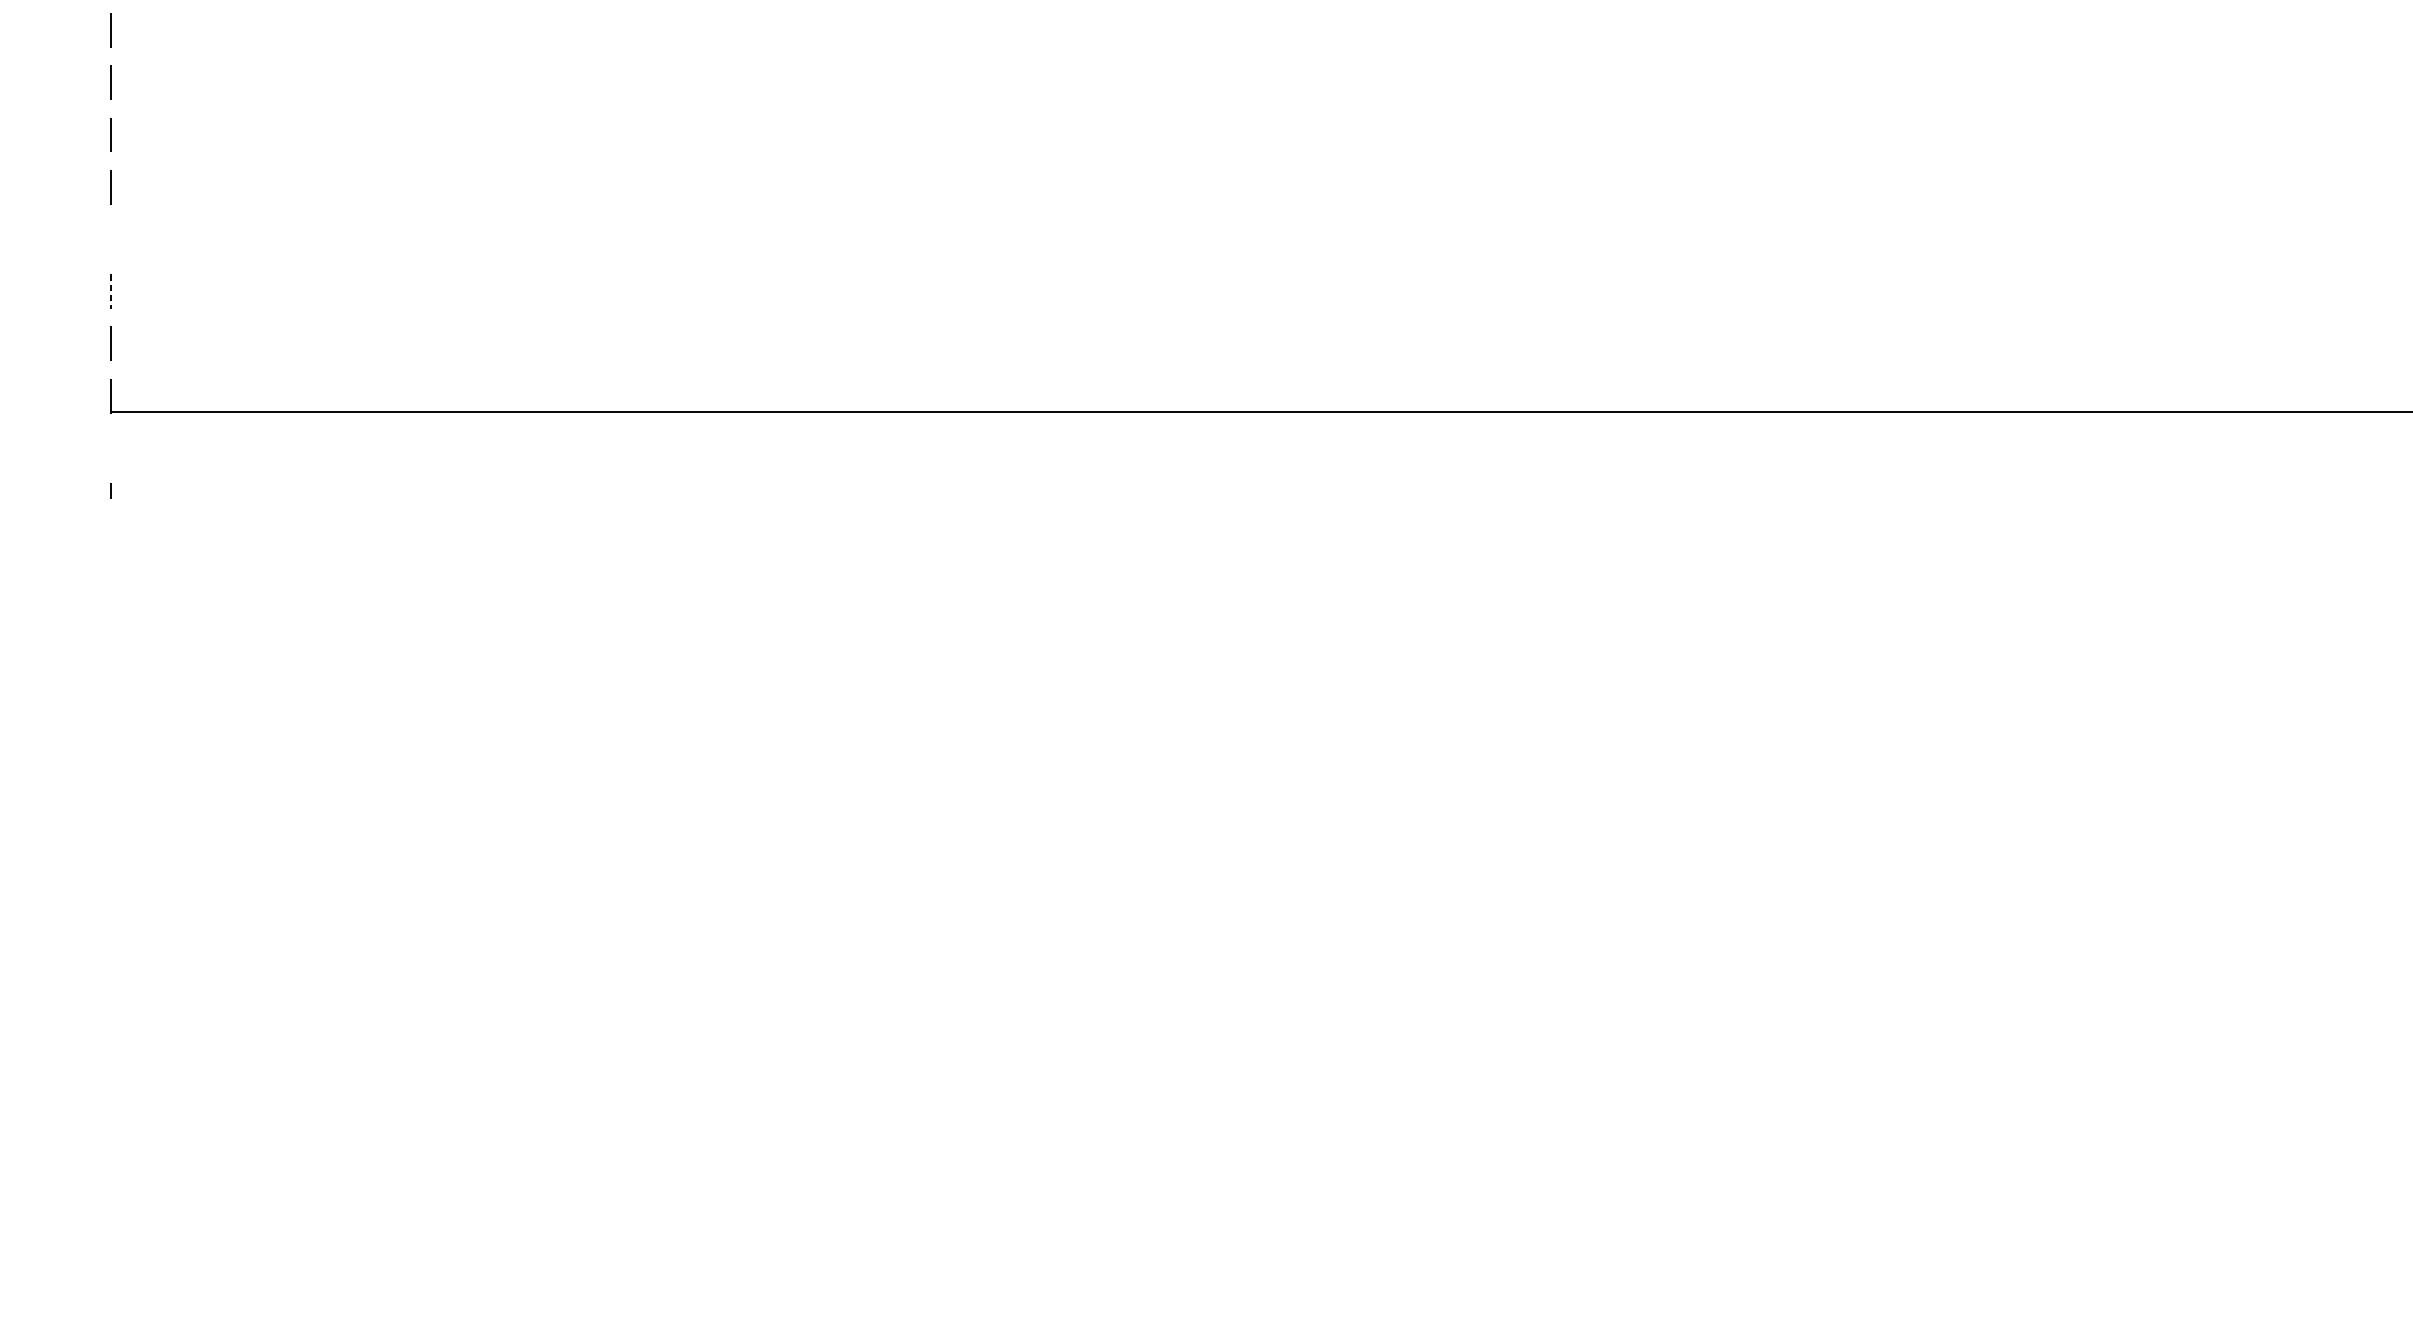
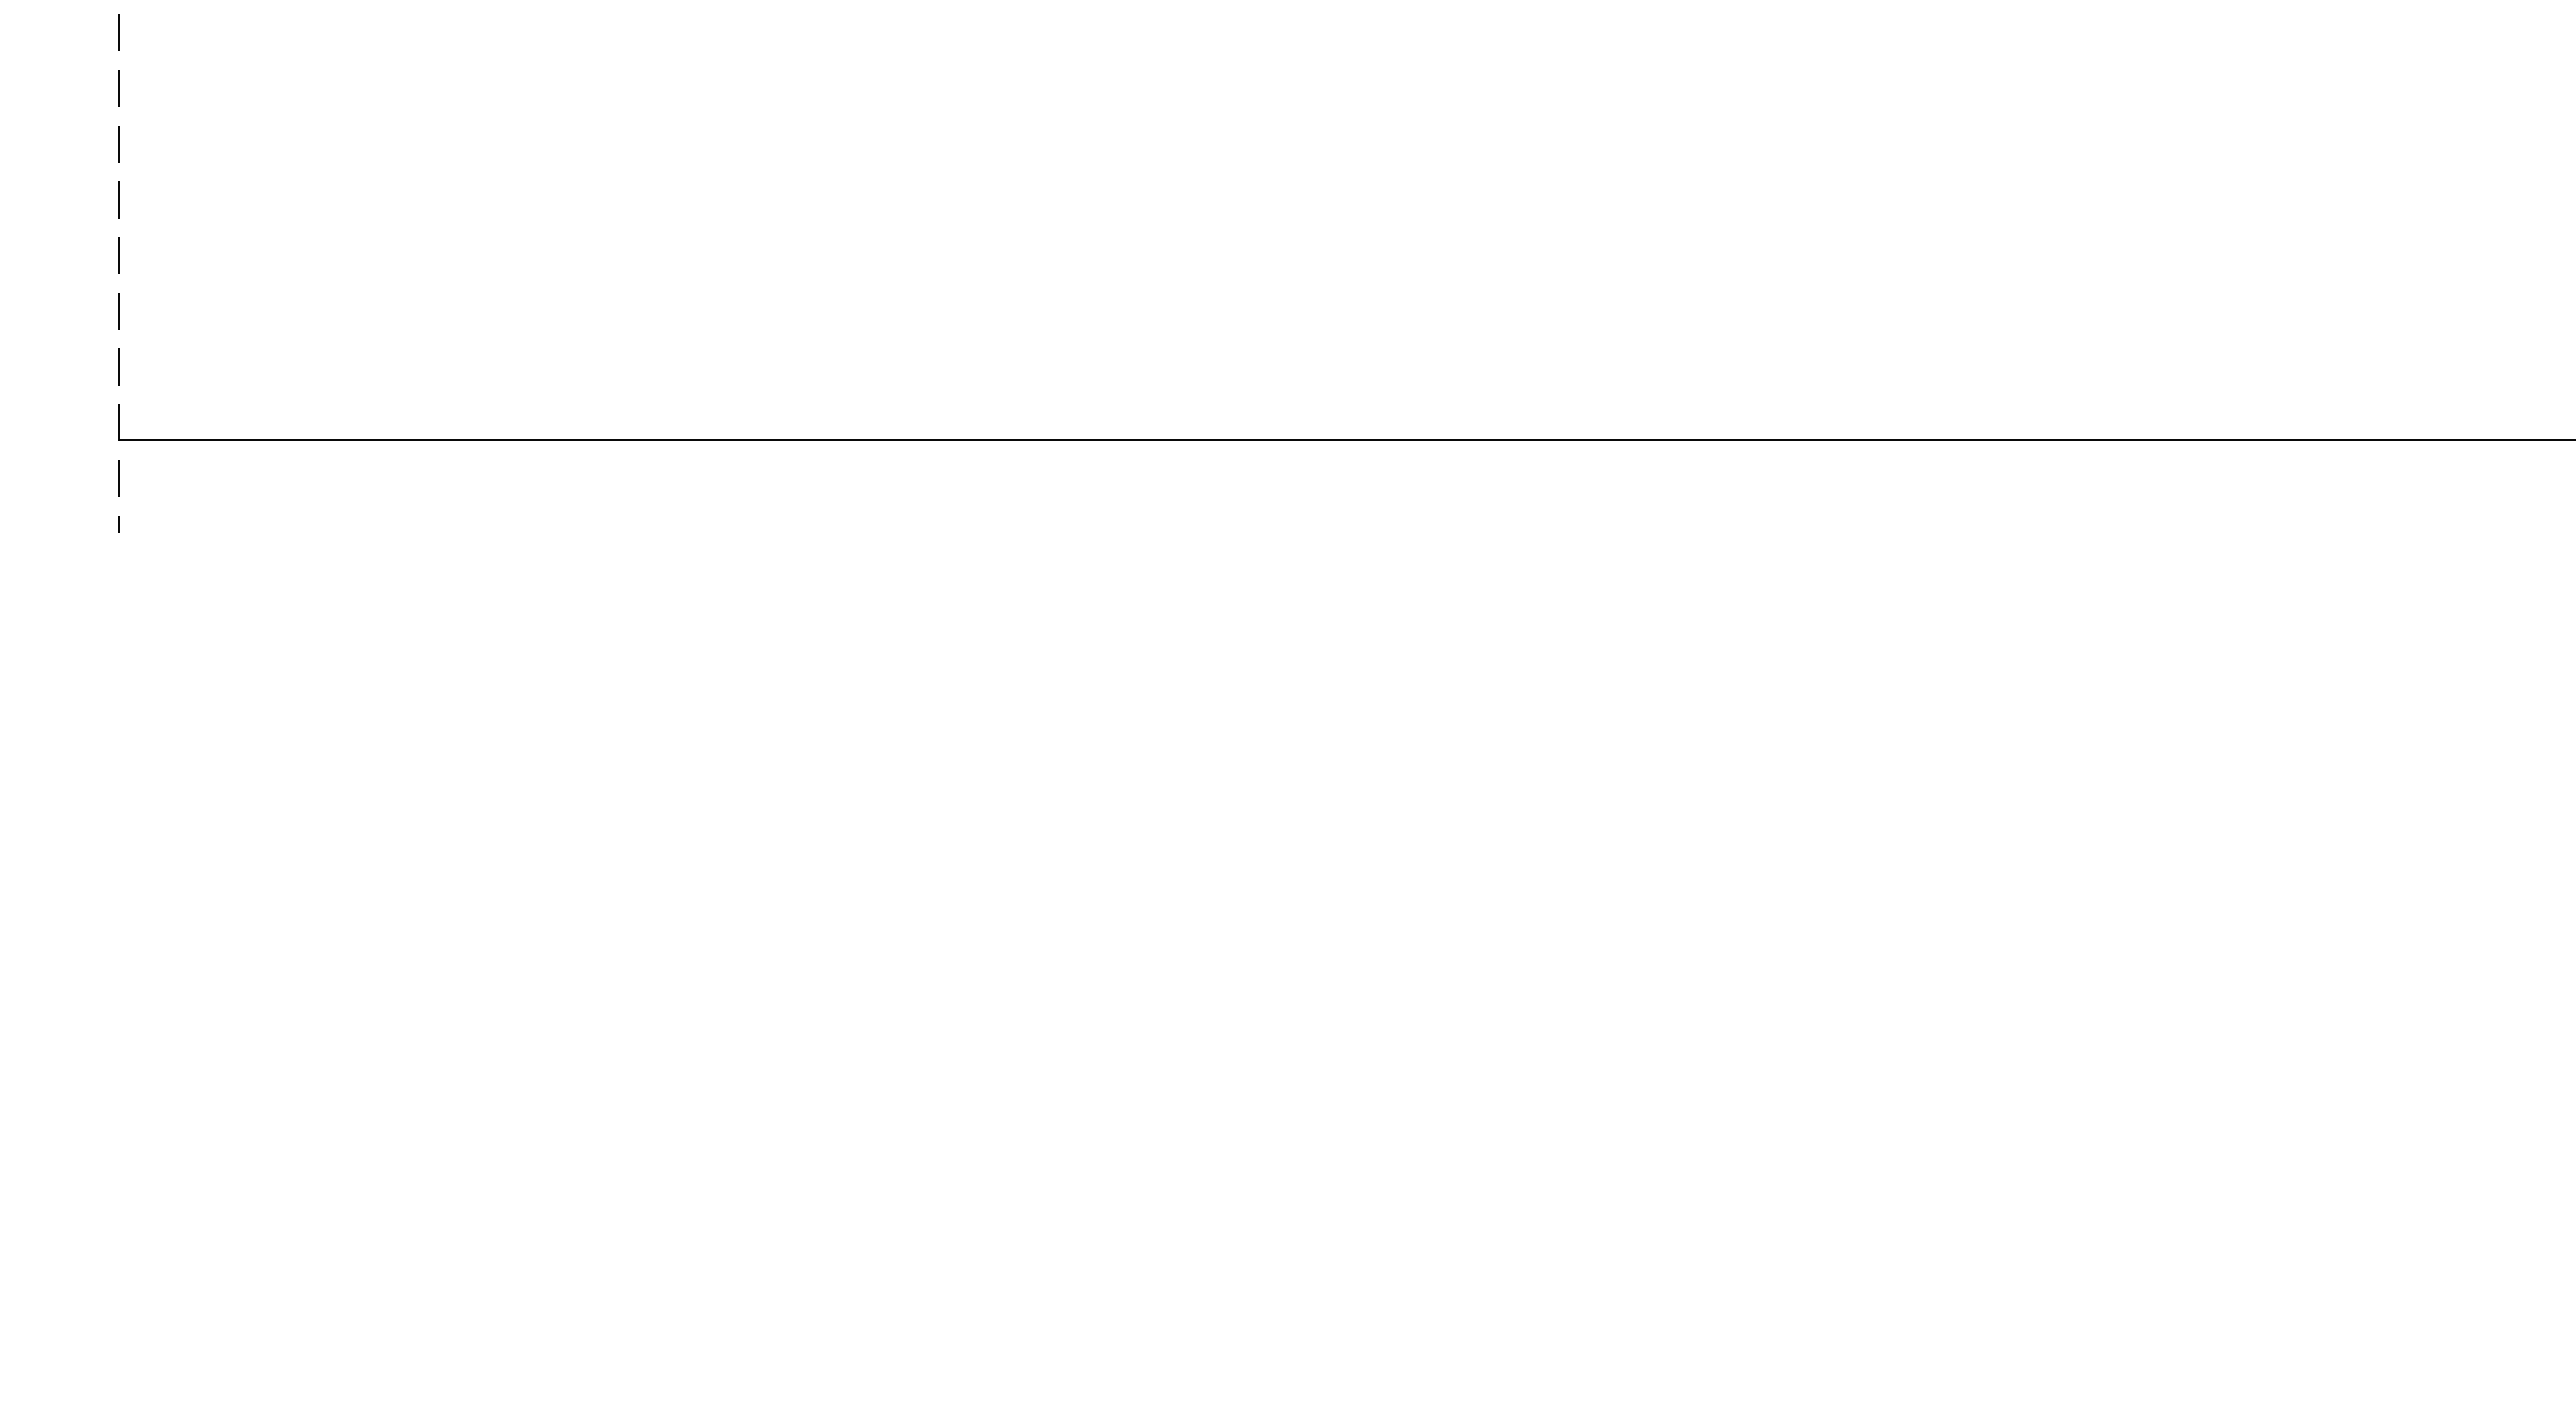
line: (110, 239) -> (118, 255), added
line: (110, 291) -> (118, 311), dashed -> solid
line: (110, 448) -> (118, 478), added

